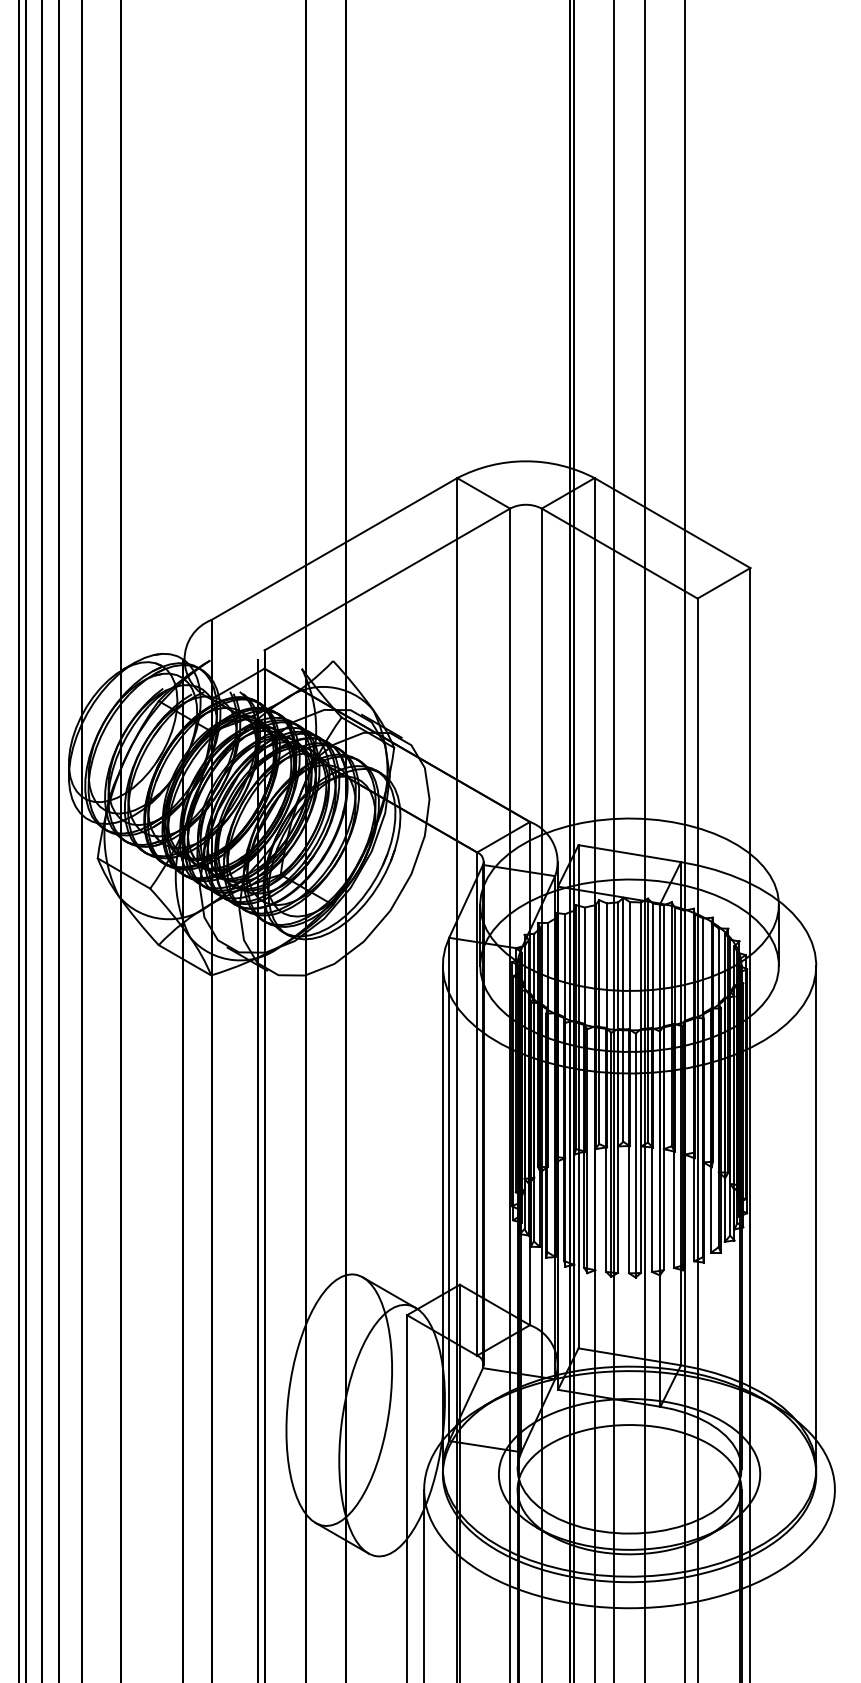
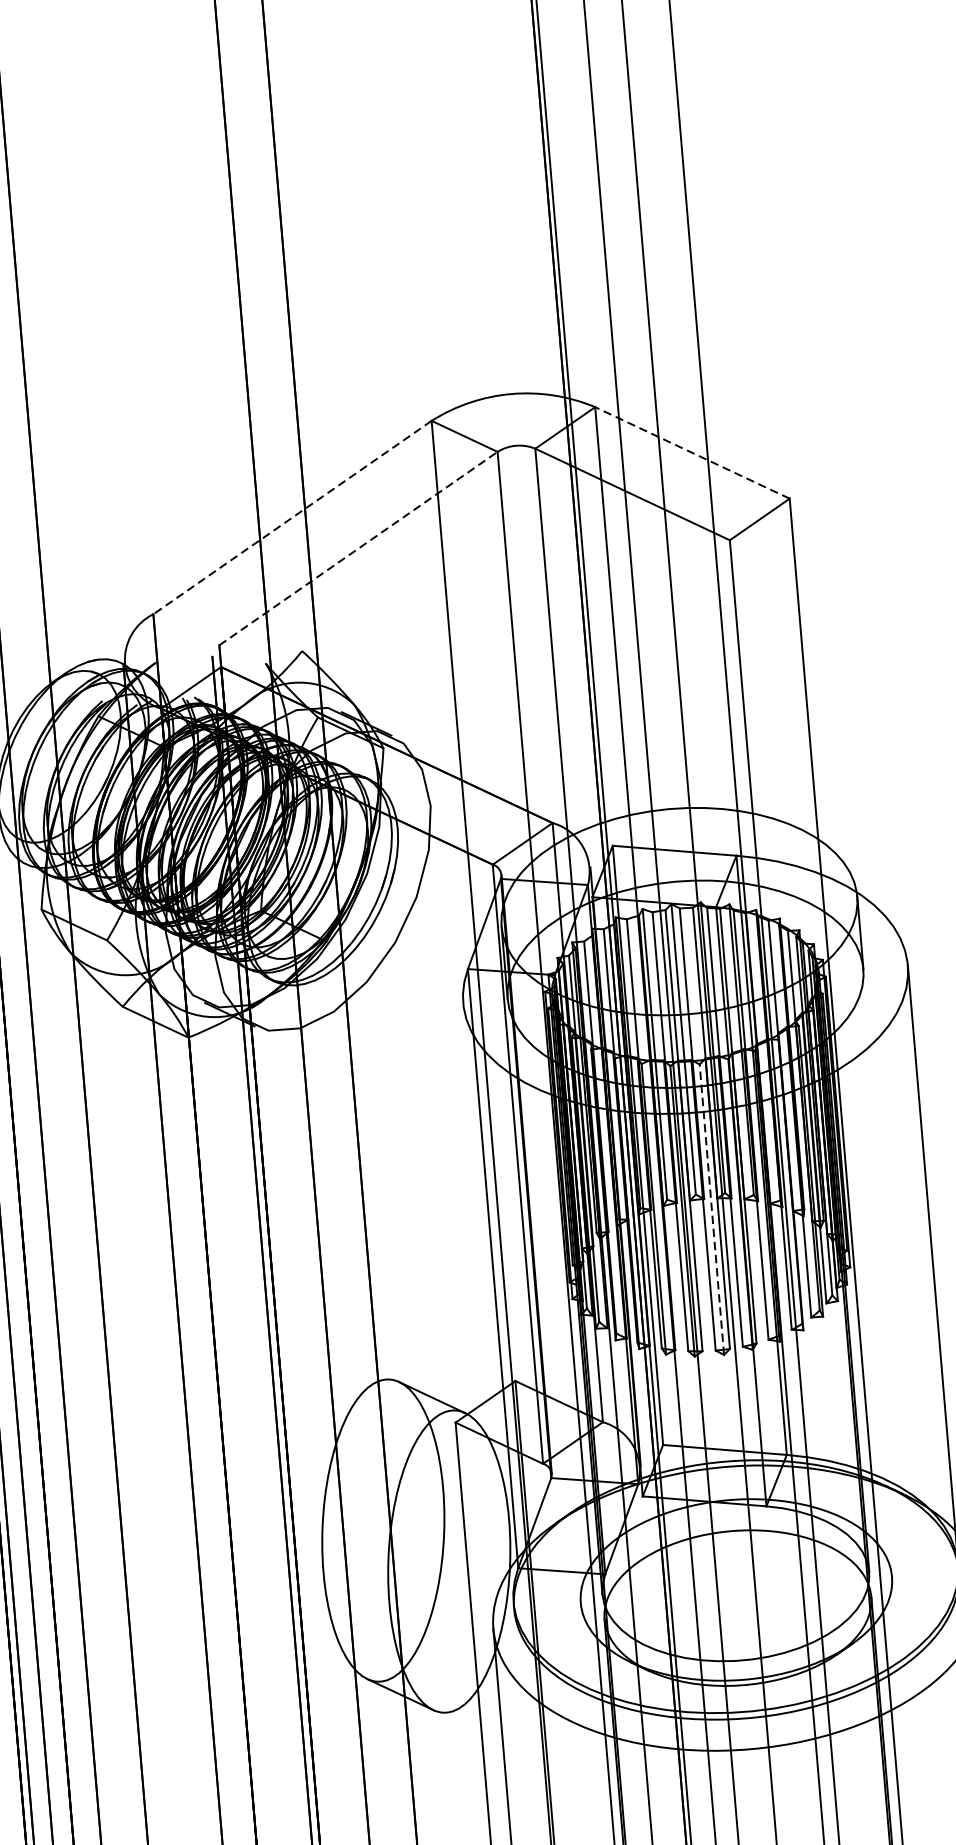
line: (672, 523) -> (692, 453), solid -> dashed
line: (334, 549) -> (292, 518), solid -> dashed
line: (387, 579) -> (358, 548), solid -> dashed
line: (635, 1155) -> (711, 1209), solid -> dashed
line: (442, 1216) -> (487, 1301), removed

